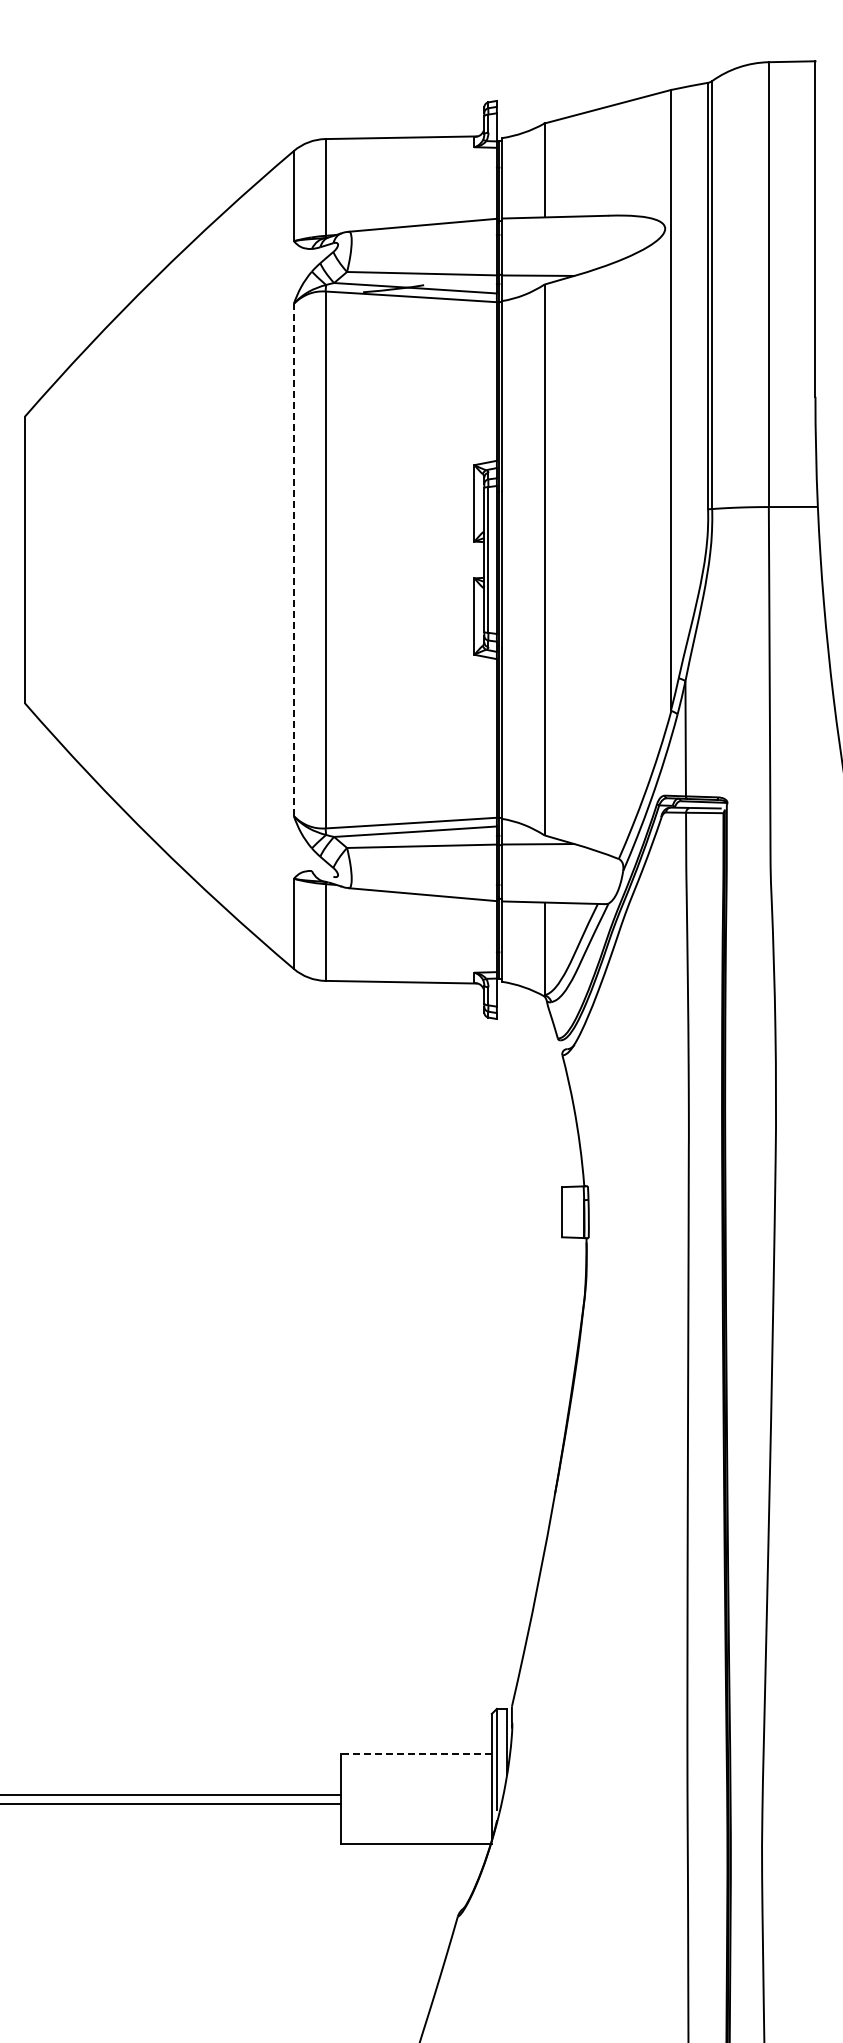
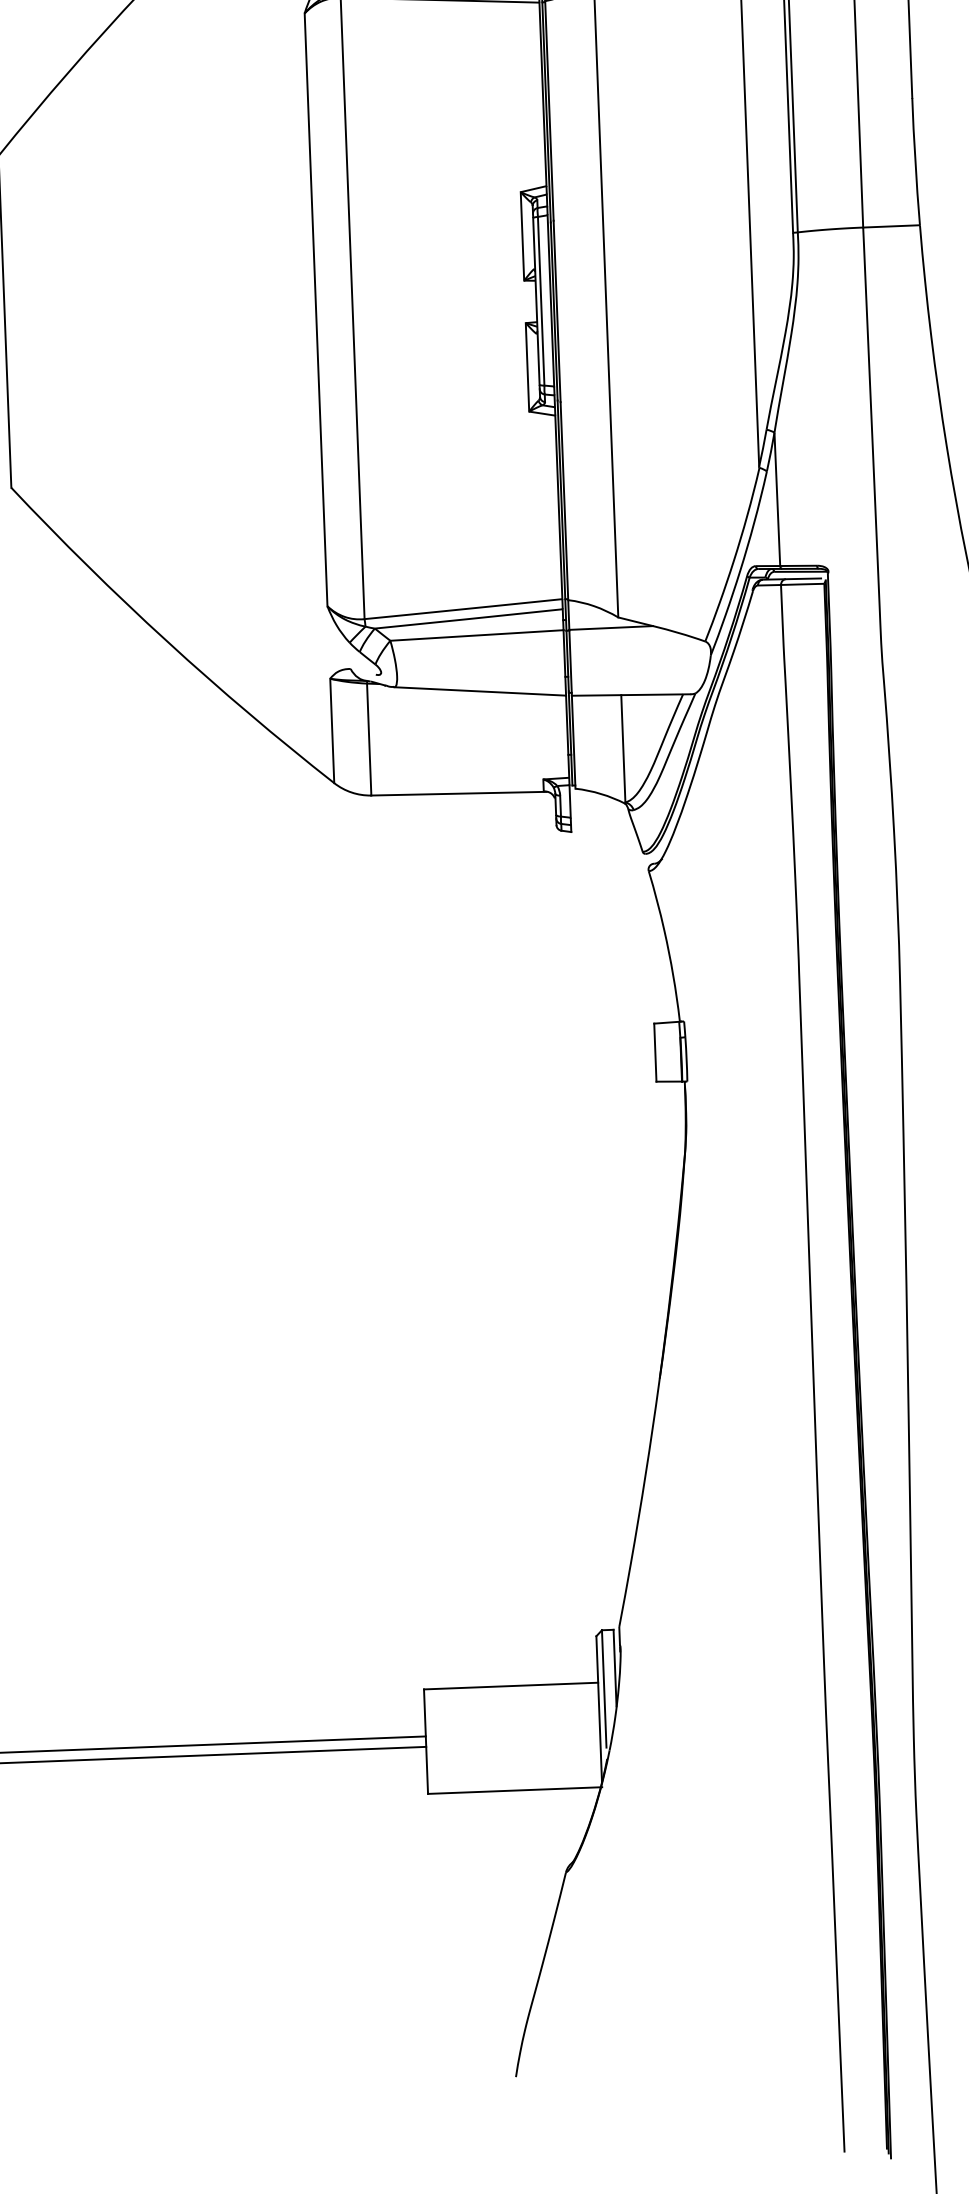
line: (293, 559) -> (315, 309), dashed -> solid
line: (416, 1754) -> (510, 1686), dashed -> solid

